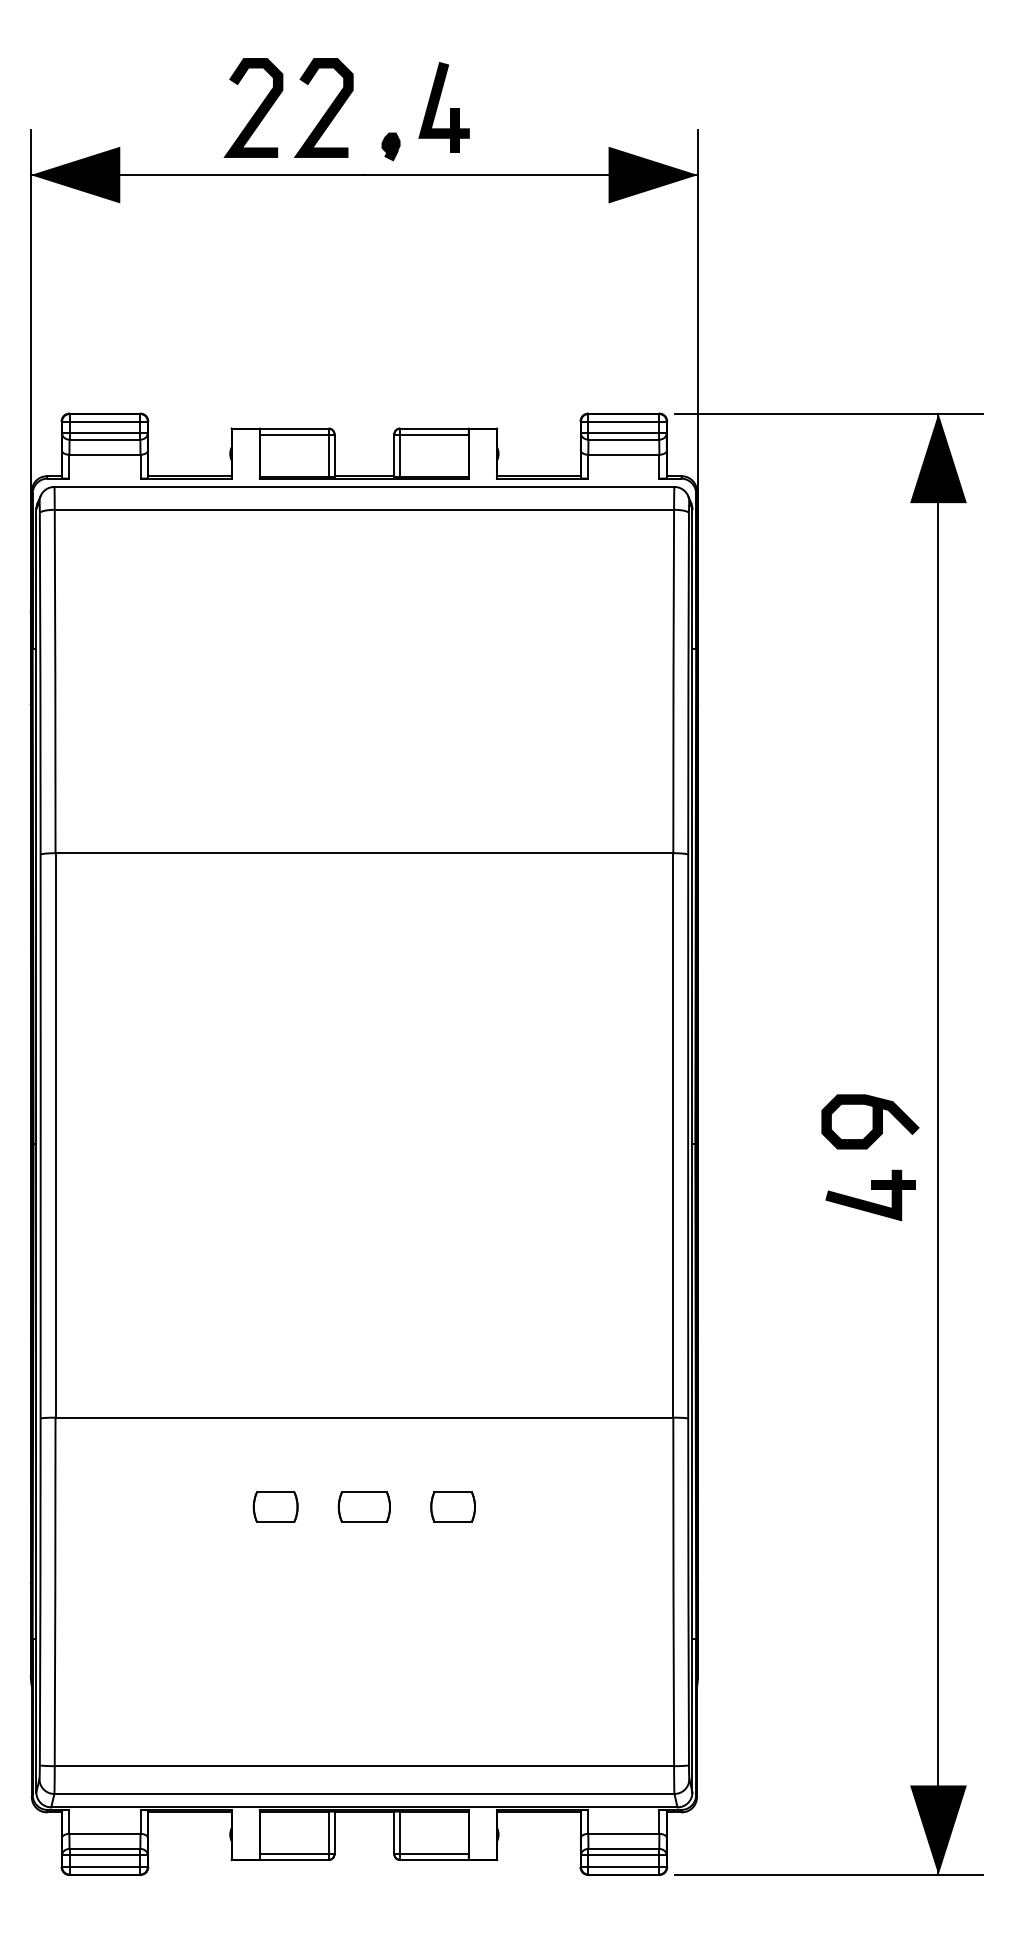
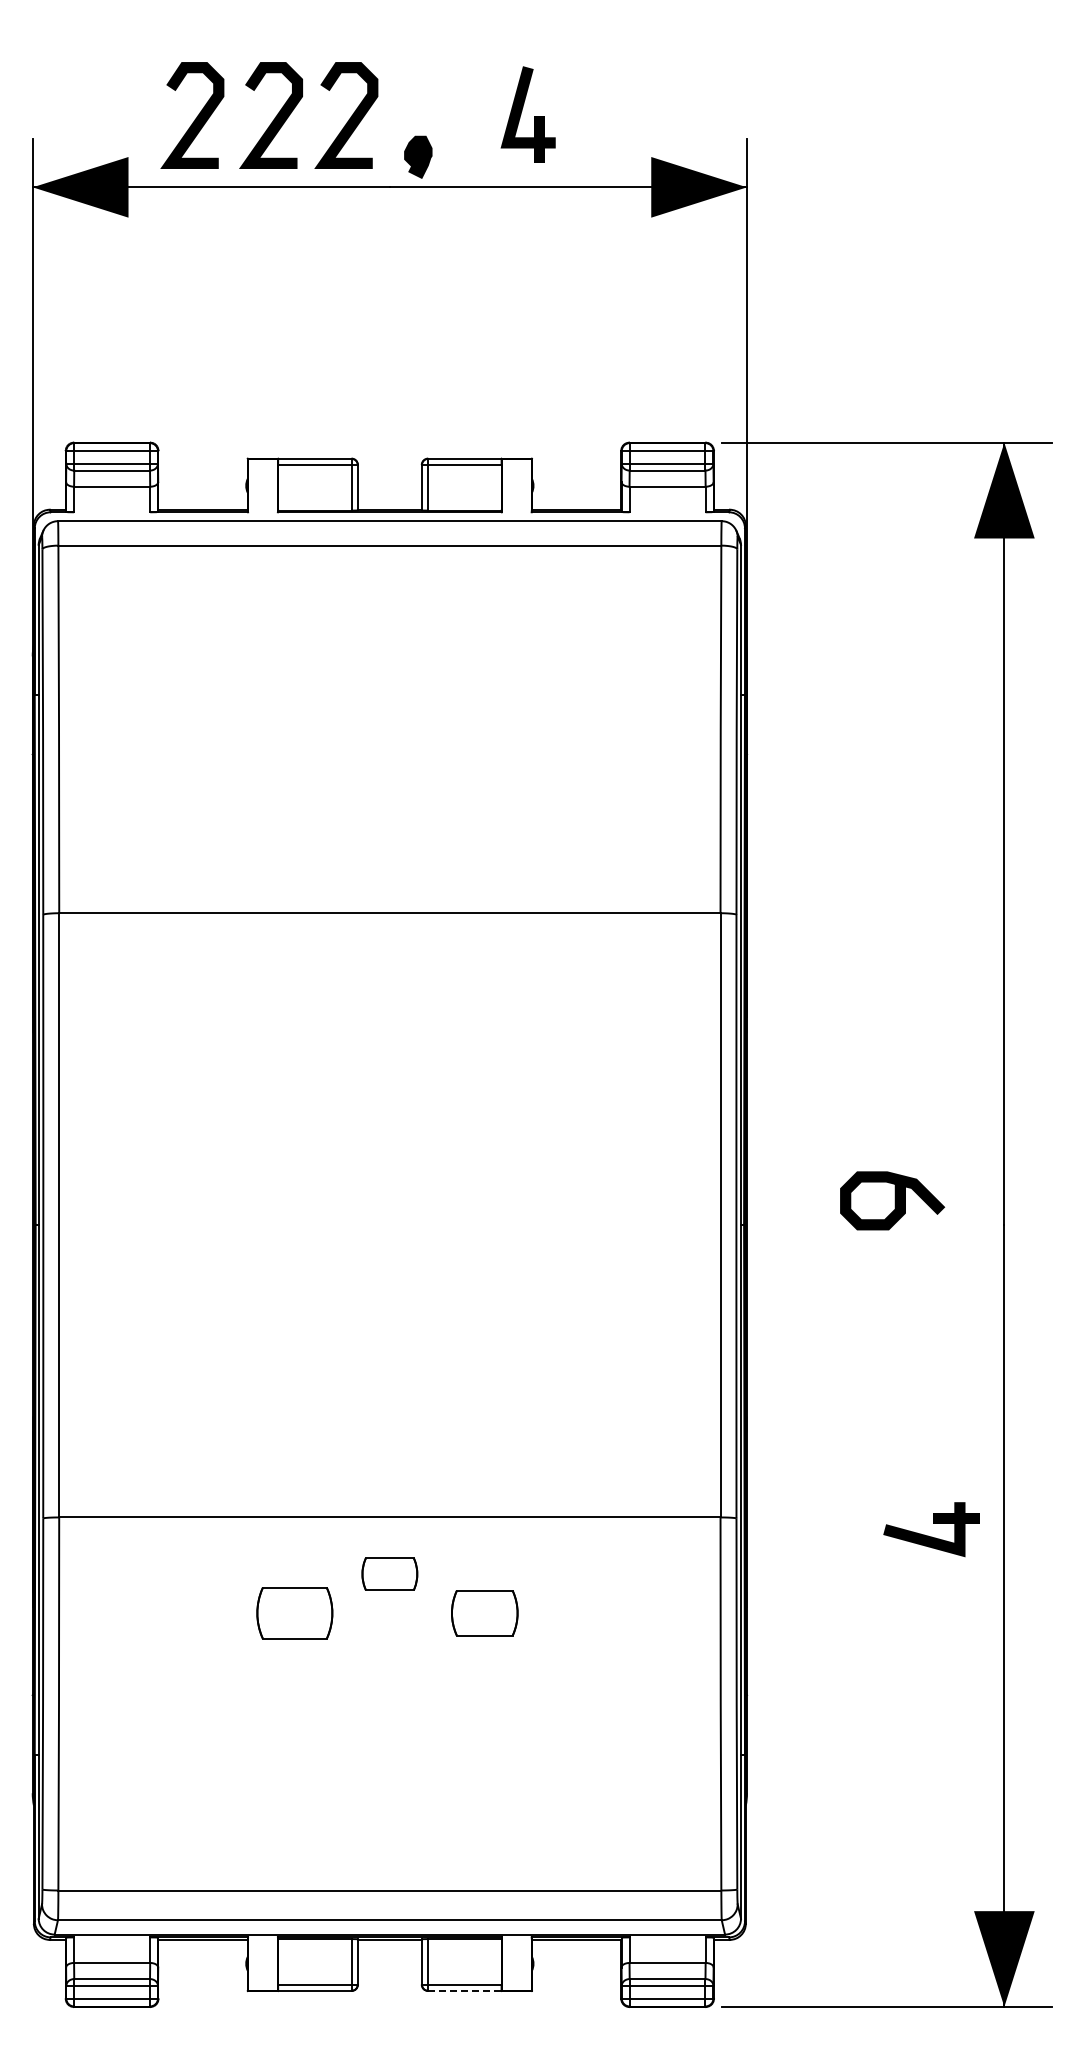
part: (443, 107) -> (527, 114), moved
curve: (183, 108) -> (196, 116), added
part: (391, 146) -> (418, 156), size x1.4
curve: (872, 1121) -> (894, 1200), moved
part: (872, 1189) -> (933, 1523), moved
part: (275, 1506) -> (294, 1612), size x1.6
part: (364, 1506) -> (389, 1573), moved
part: (452, 1506) -> (484, 1612), size x1.4
line: (434, 1859) -> (464, 1990), solid -> dashed

